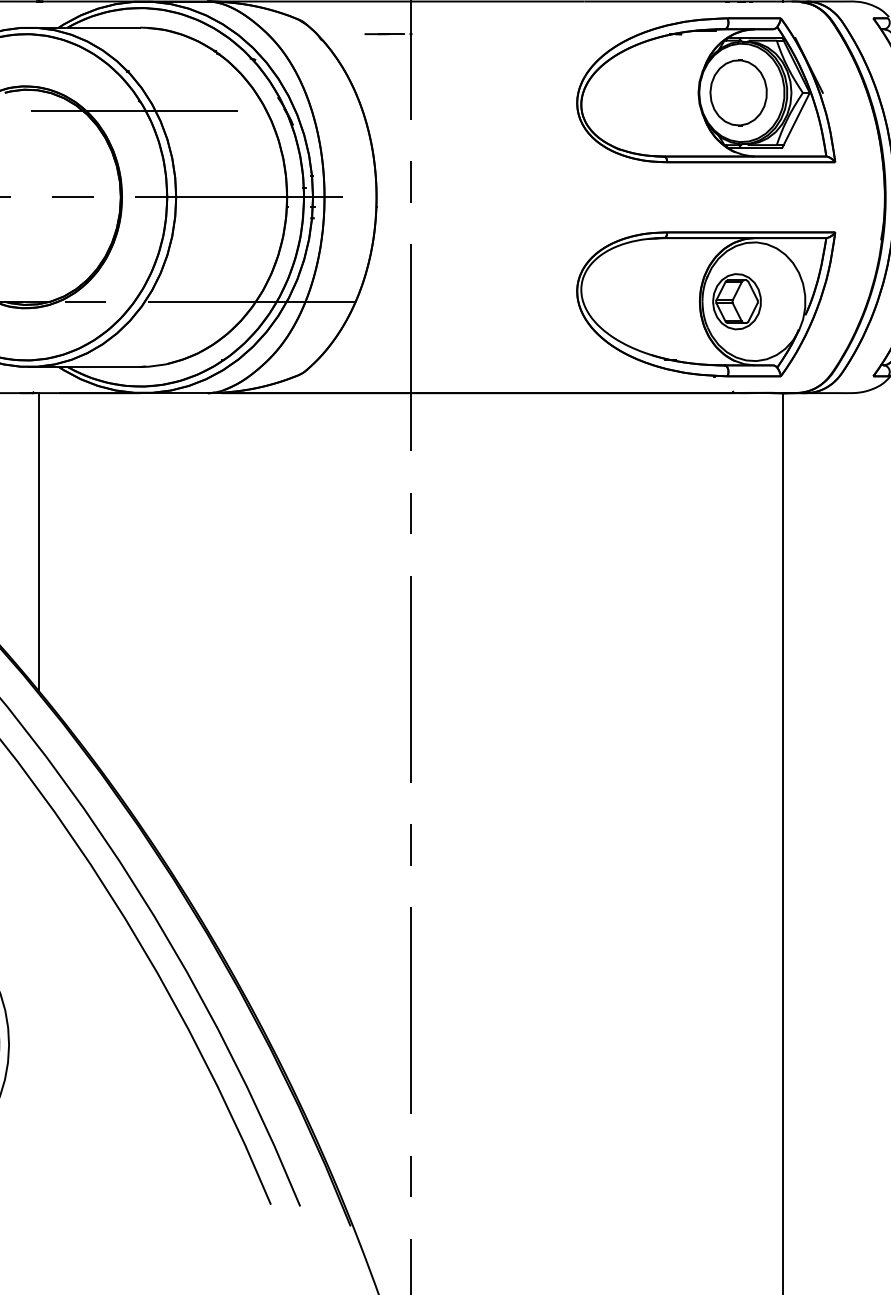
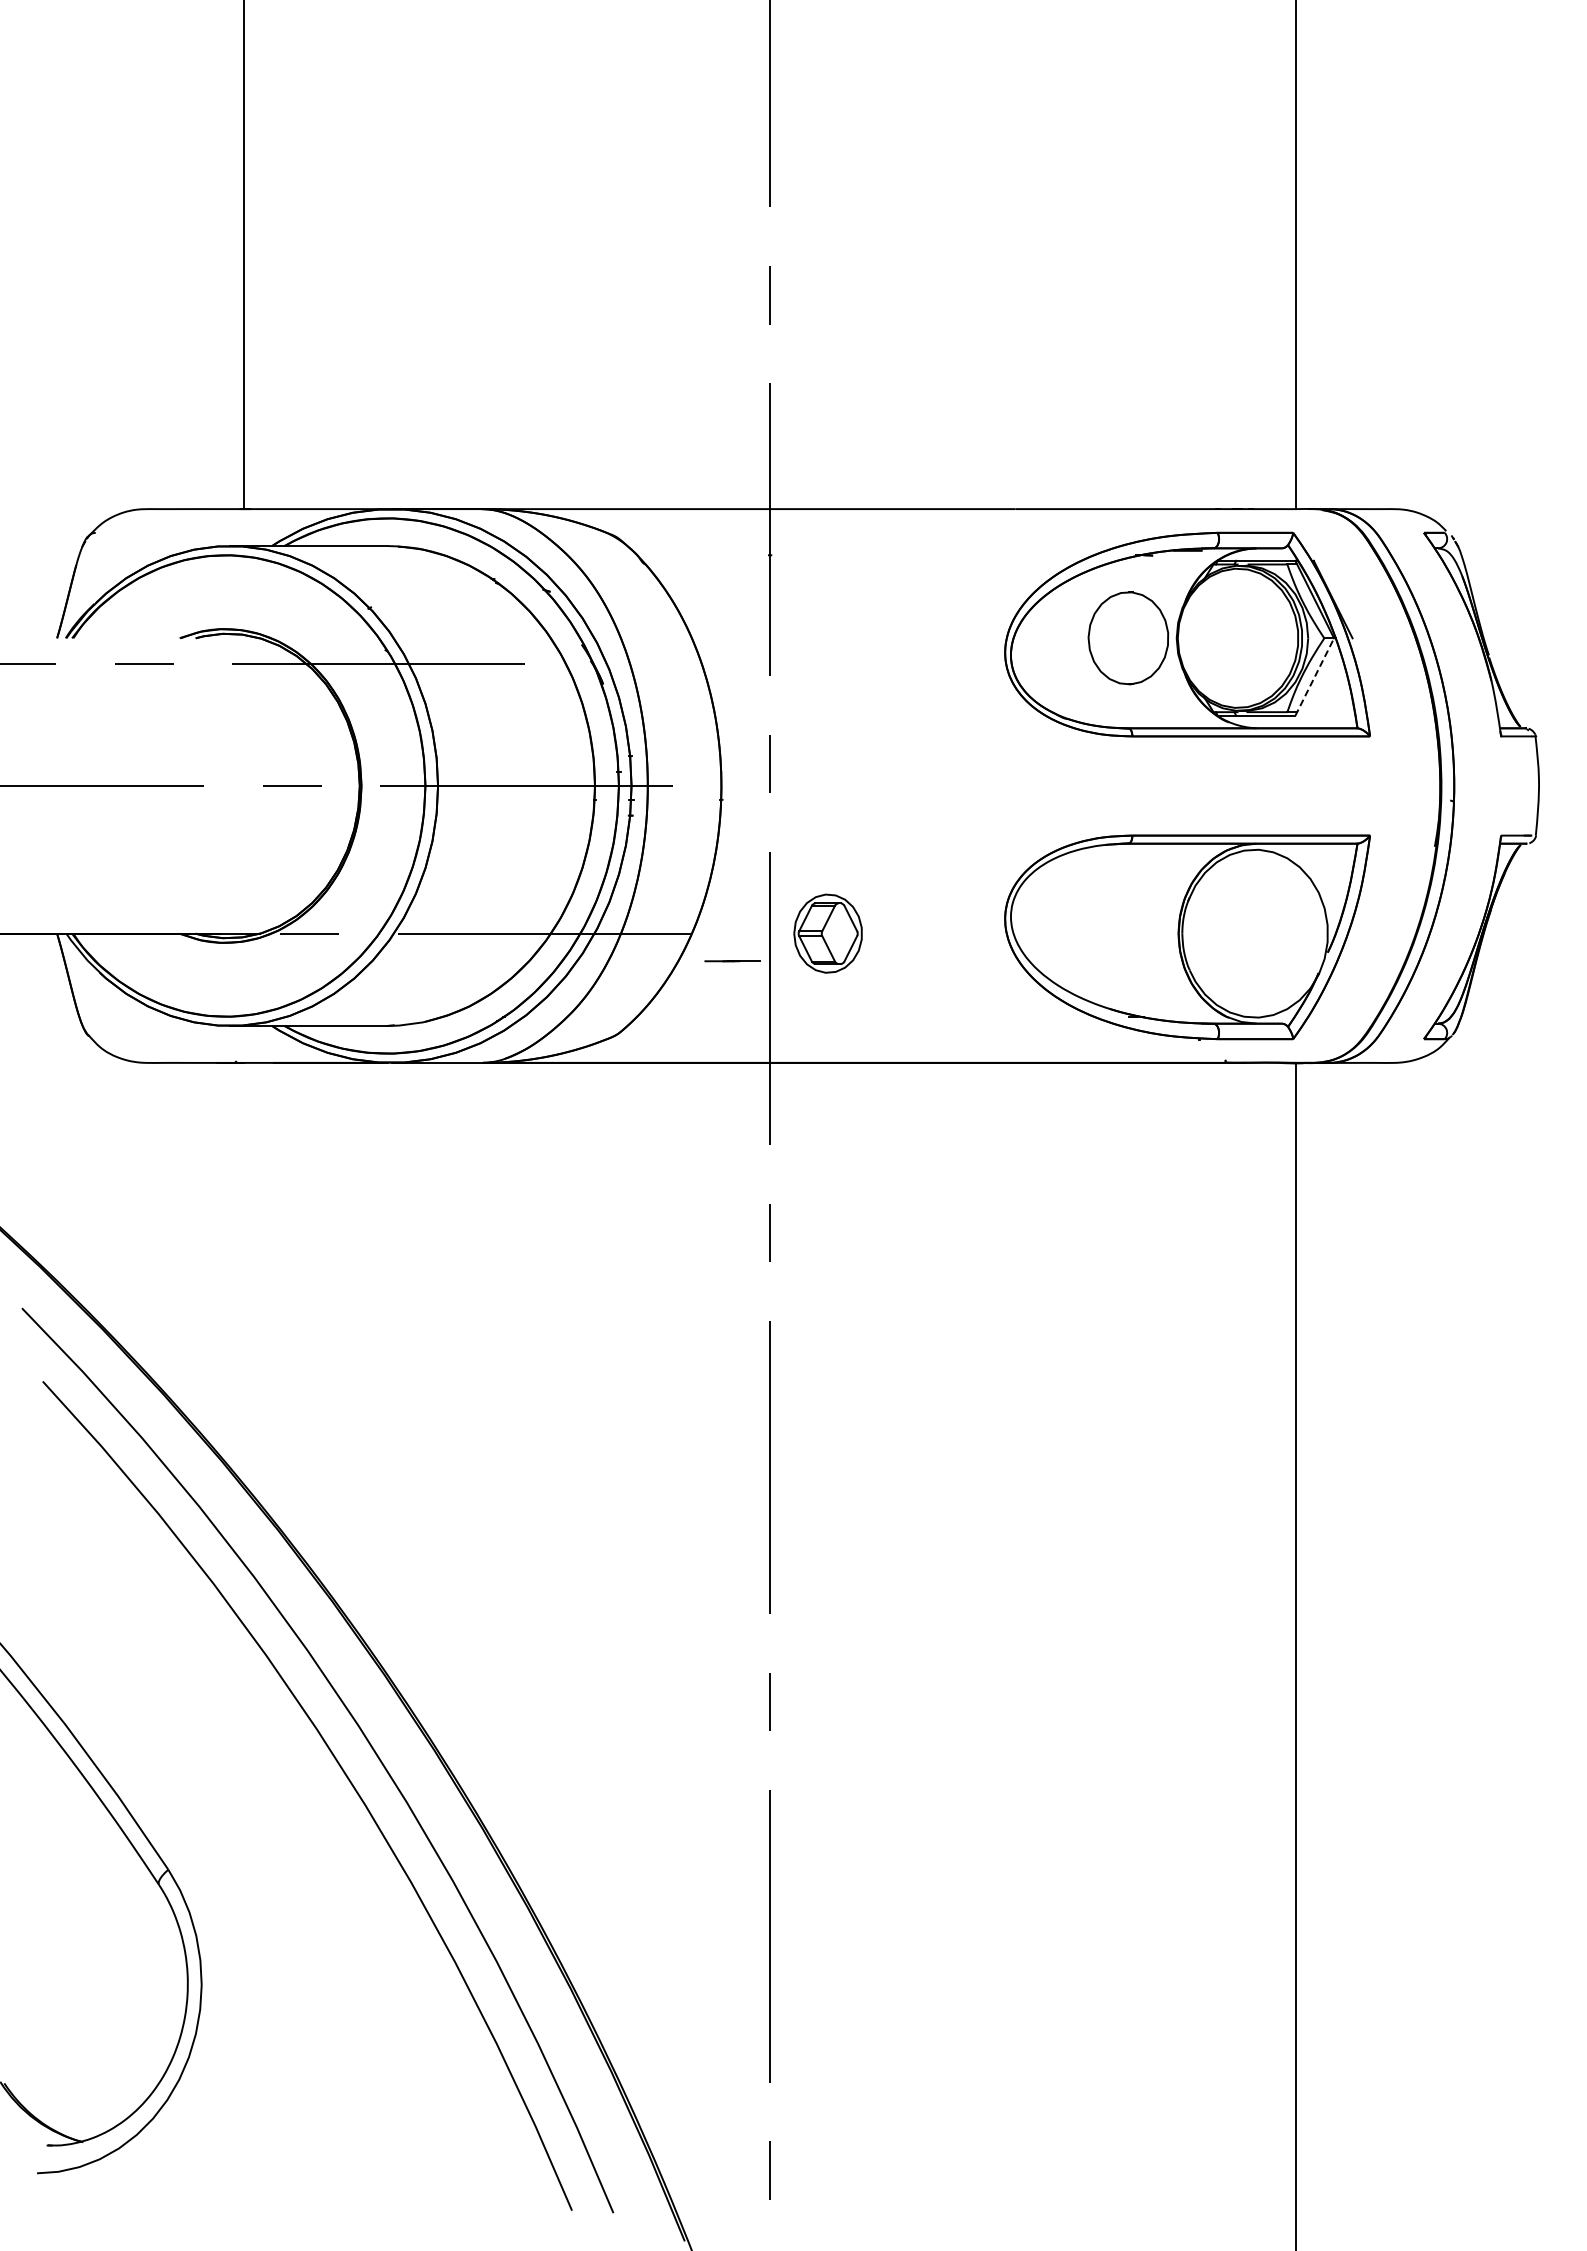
line: (384, 34) -> (732, 961), moved
part: (738, 93) -> (1128, 638), moved
line: (795, 119) -> (1314, 676), solid -> dashed
part: (736, 301) -> (827, 933), moved
line: (39, 542) -> (244, 1273), removed

